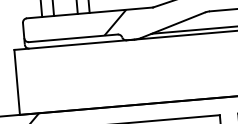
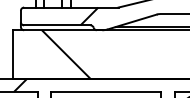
hatch: (87, 76) -> (65, 54), added

